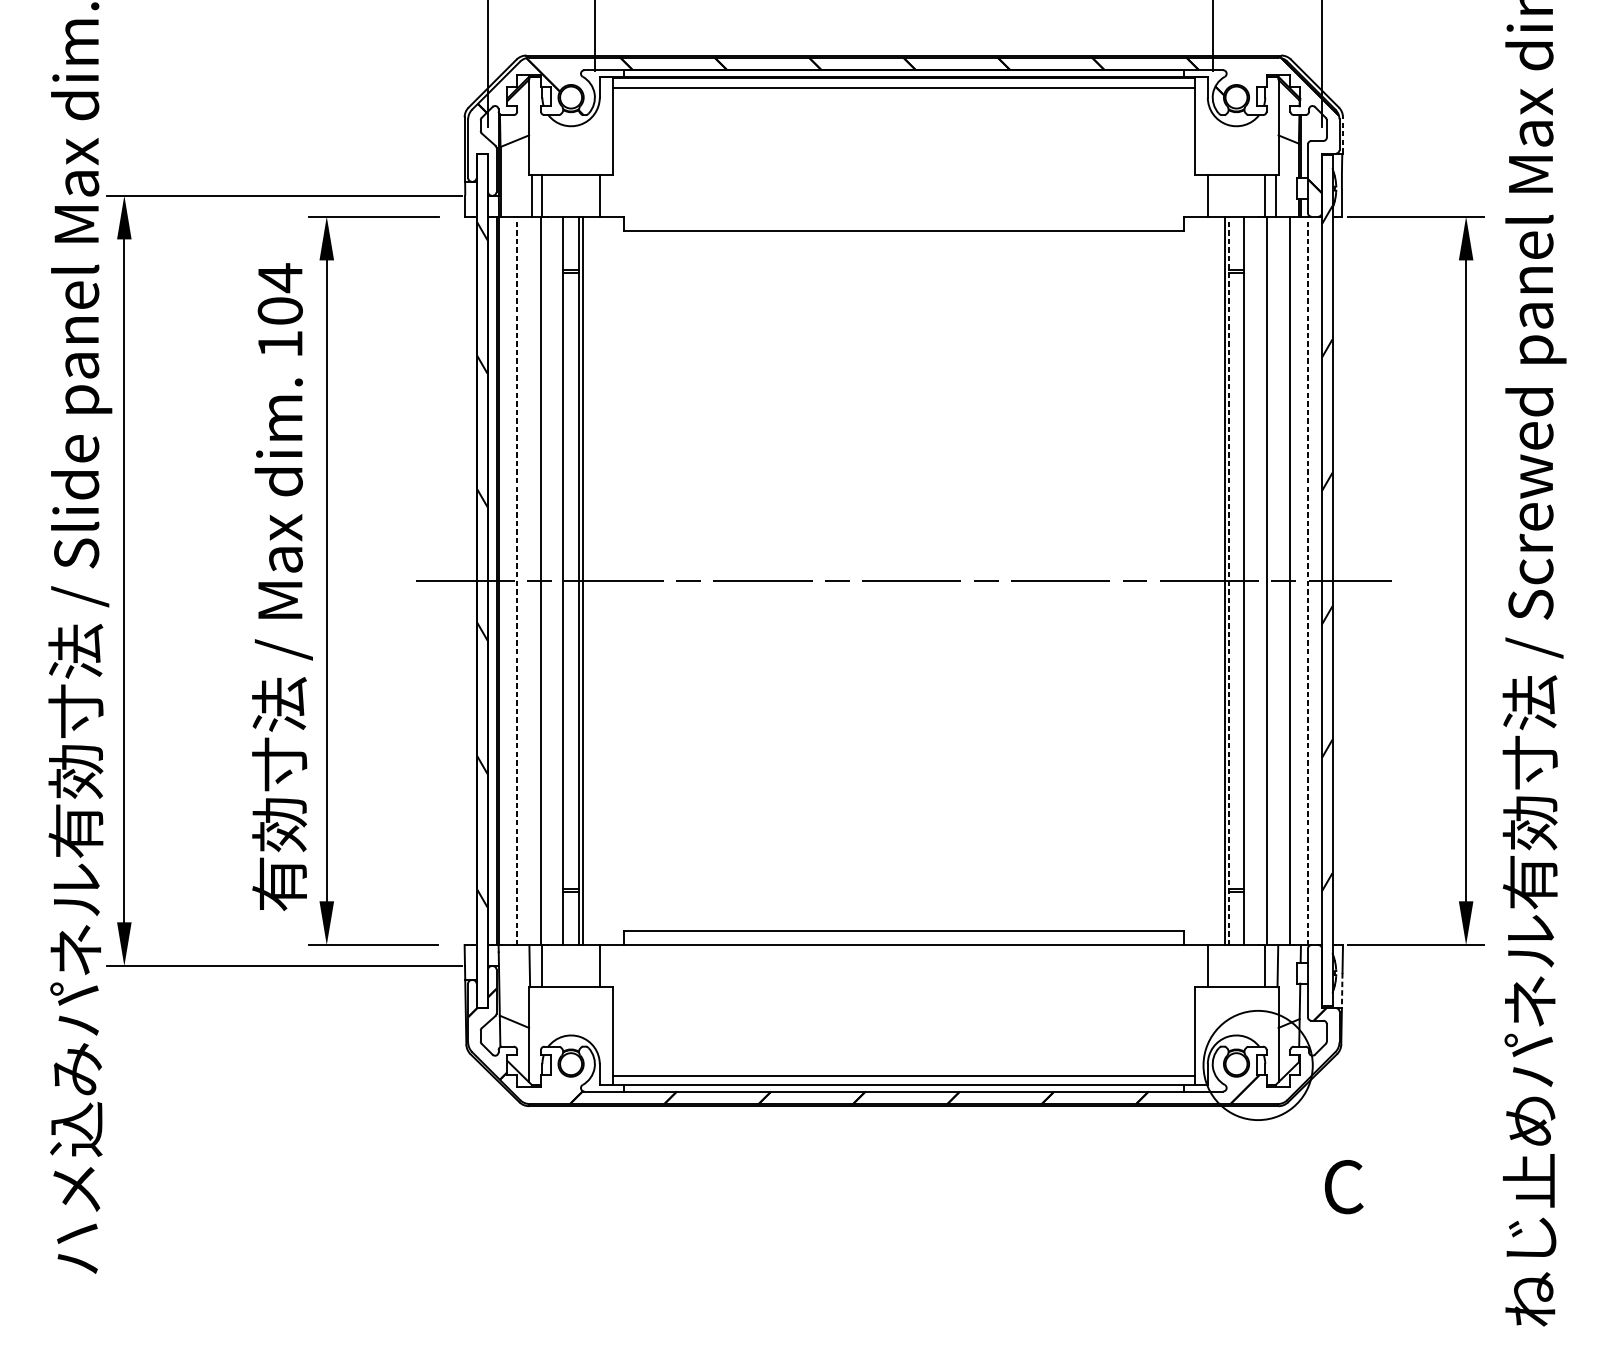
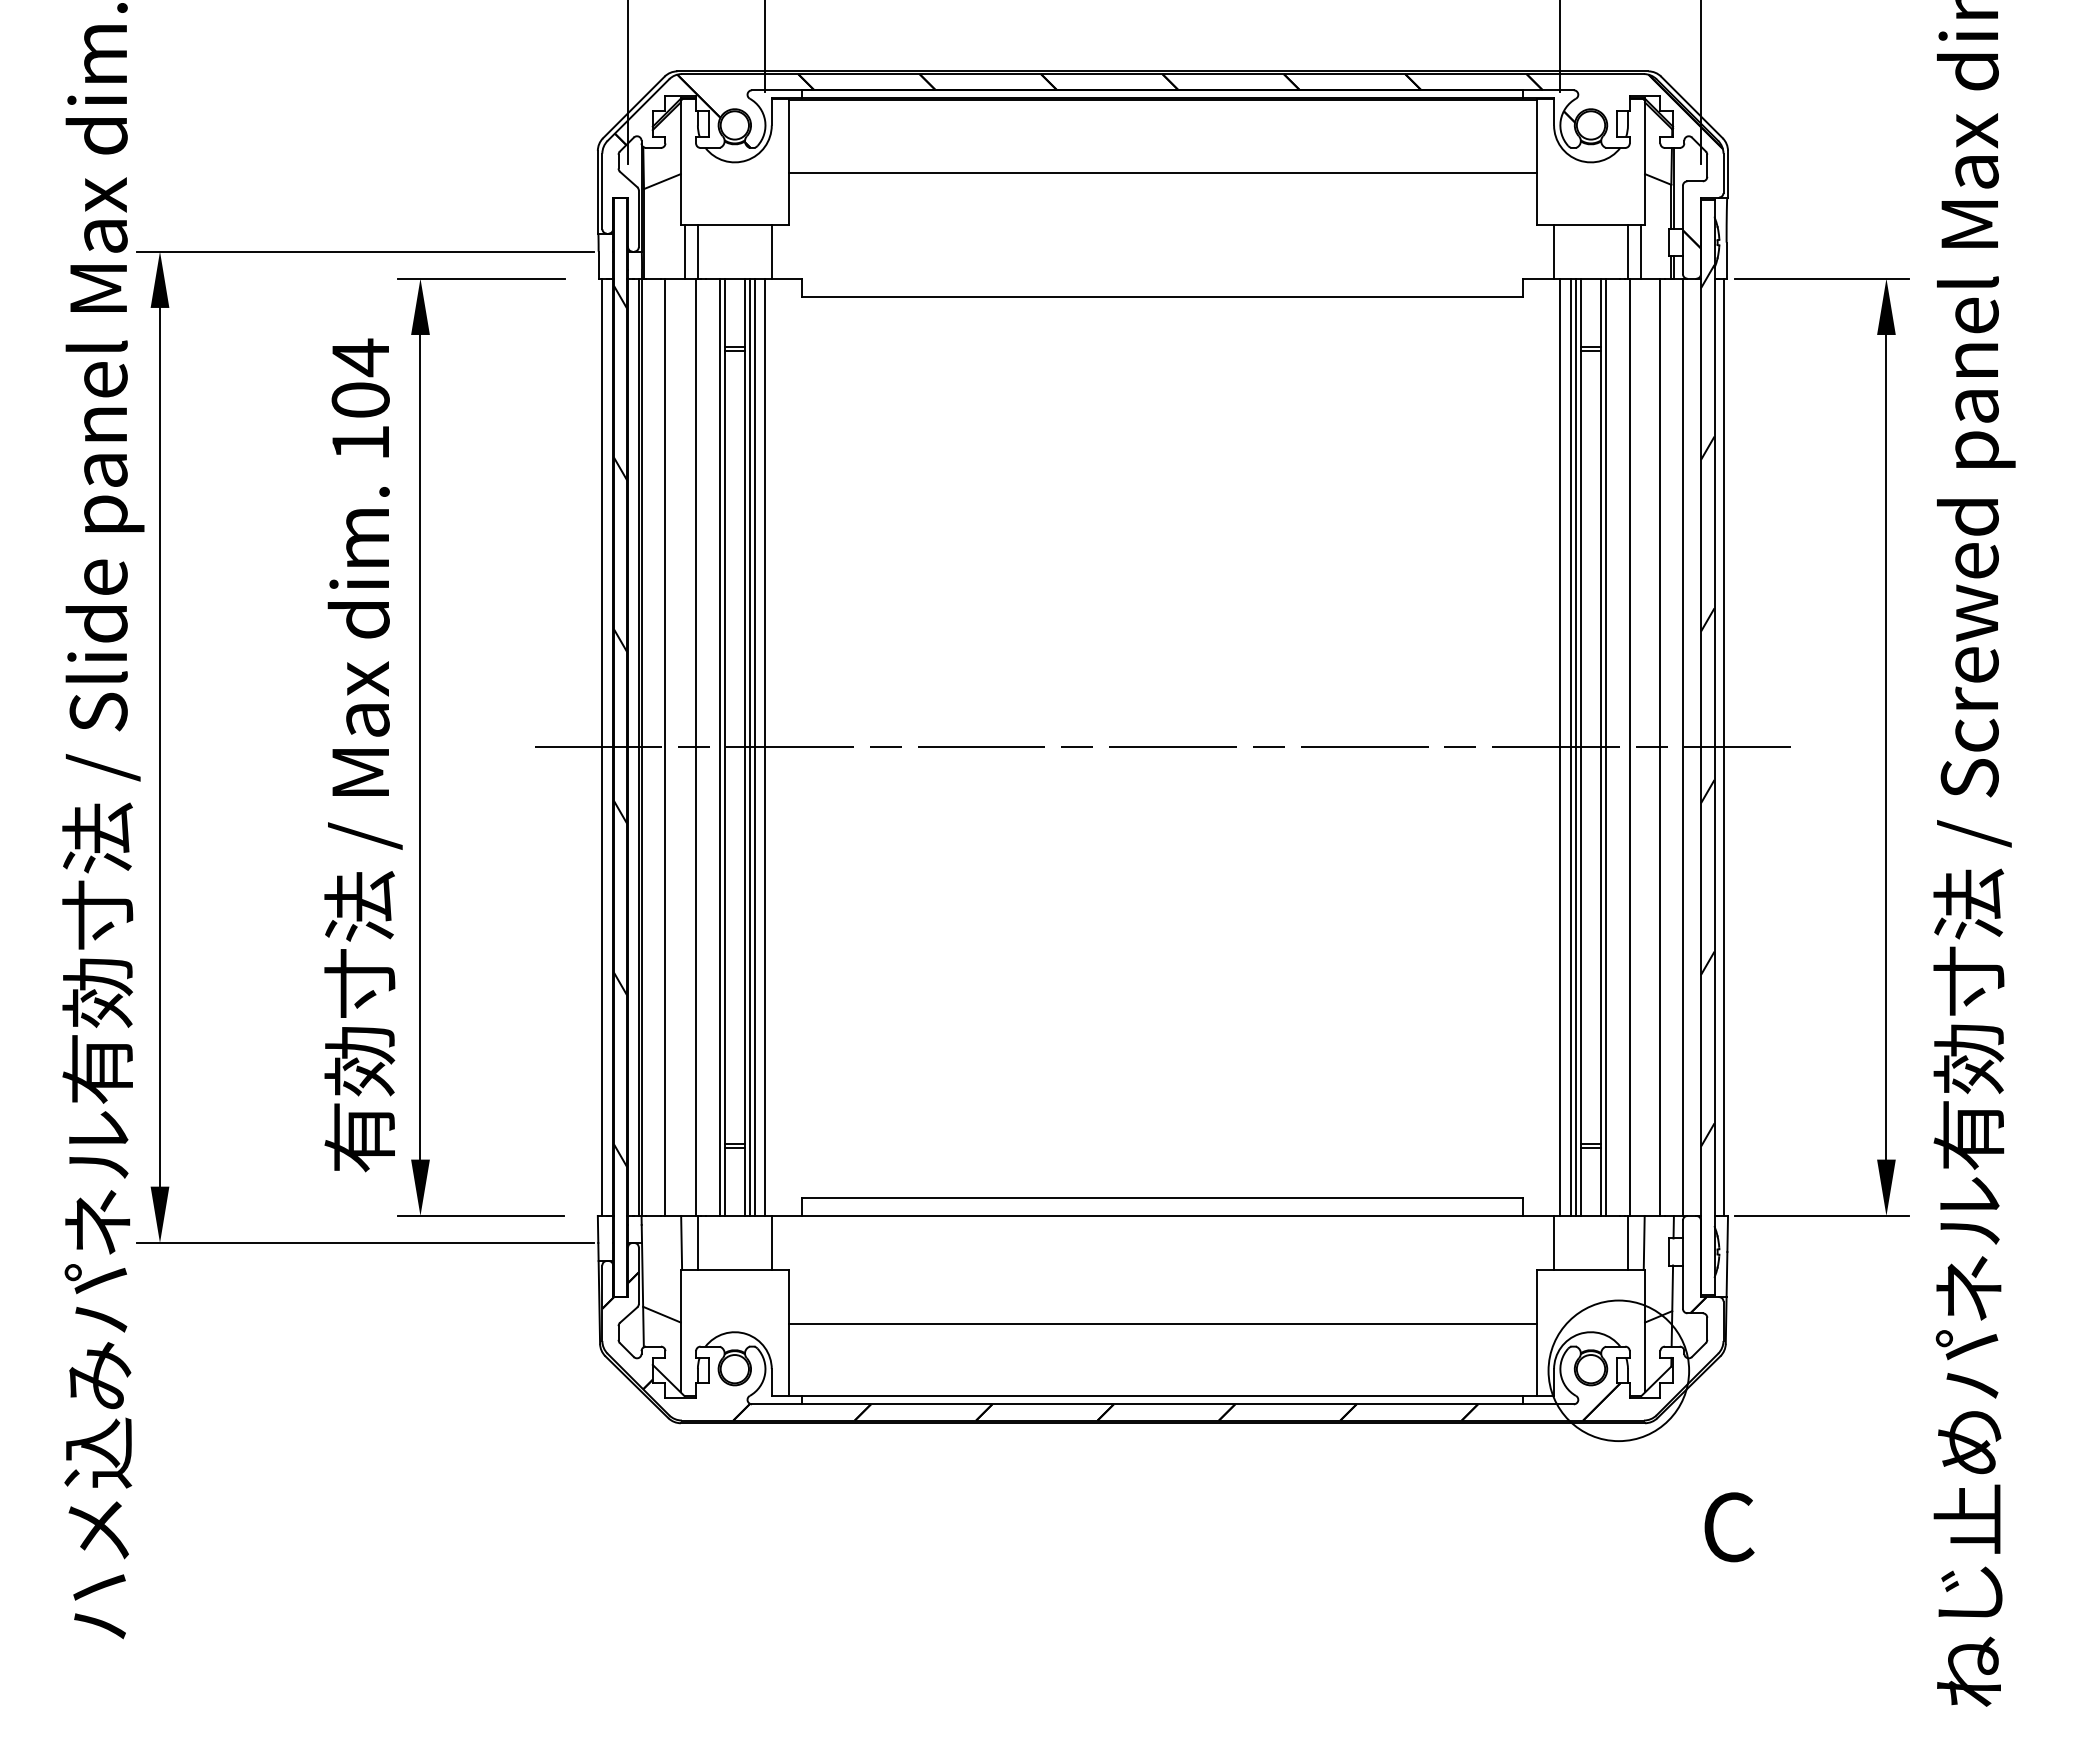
line: (903, 87) -> (1162, 172), moved
line: (1343, 134) -> (1728, 173), dashed -> solid
line: (468, 580) -> (602, 746), added
line: (559, 580) -> (719, 746), added
line: (586, 580) -> (754, 746), added
line: (594, 580) -> (765, 746), added
line: (1212, 580) -> (1560, 746), added
line: (1221, 580) -> (1571, 746), added
line: (1248, 580) -> (1606, 746), added
line: (1339, 580) -> (1723, 746), added
line: (517, 581) -> (665, 747), dashed -> solid
line: (1228, 581) -> (1580, 747), dashed -> solid
line: (1307, 581) -> (1682, 747), dashed -> solid
line: (1341, 990) -> (1726, 1274), dashed -> solid
line: (903, 1075) -> (1162, 1323), moved

